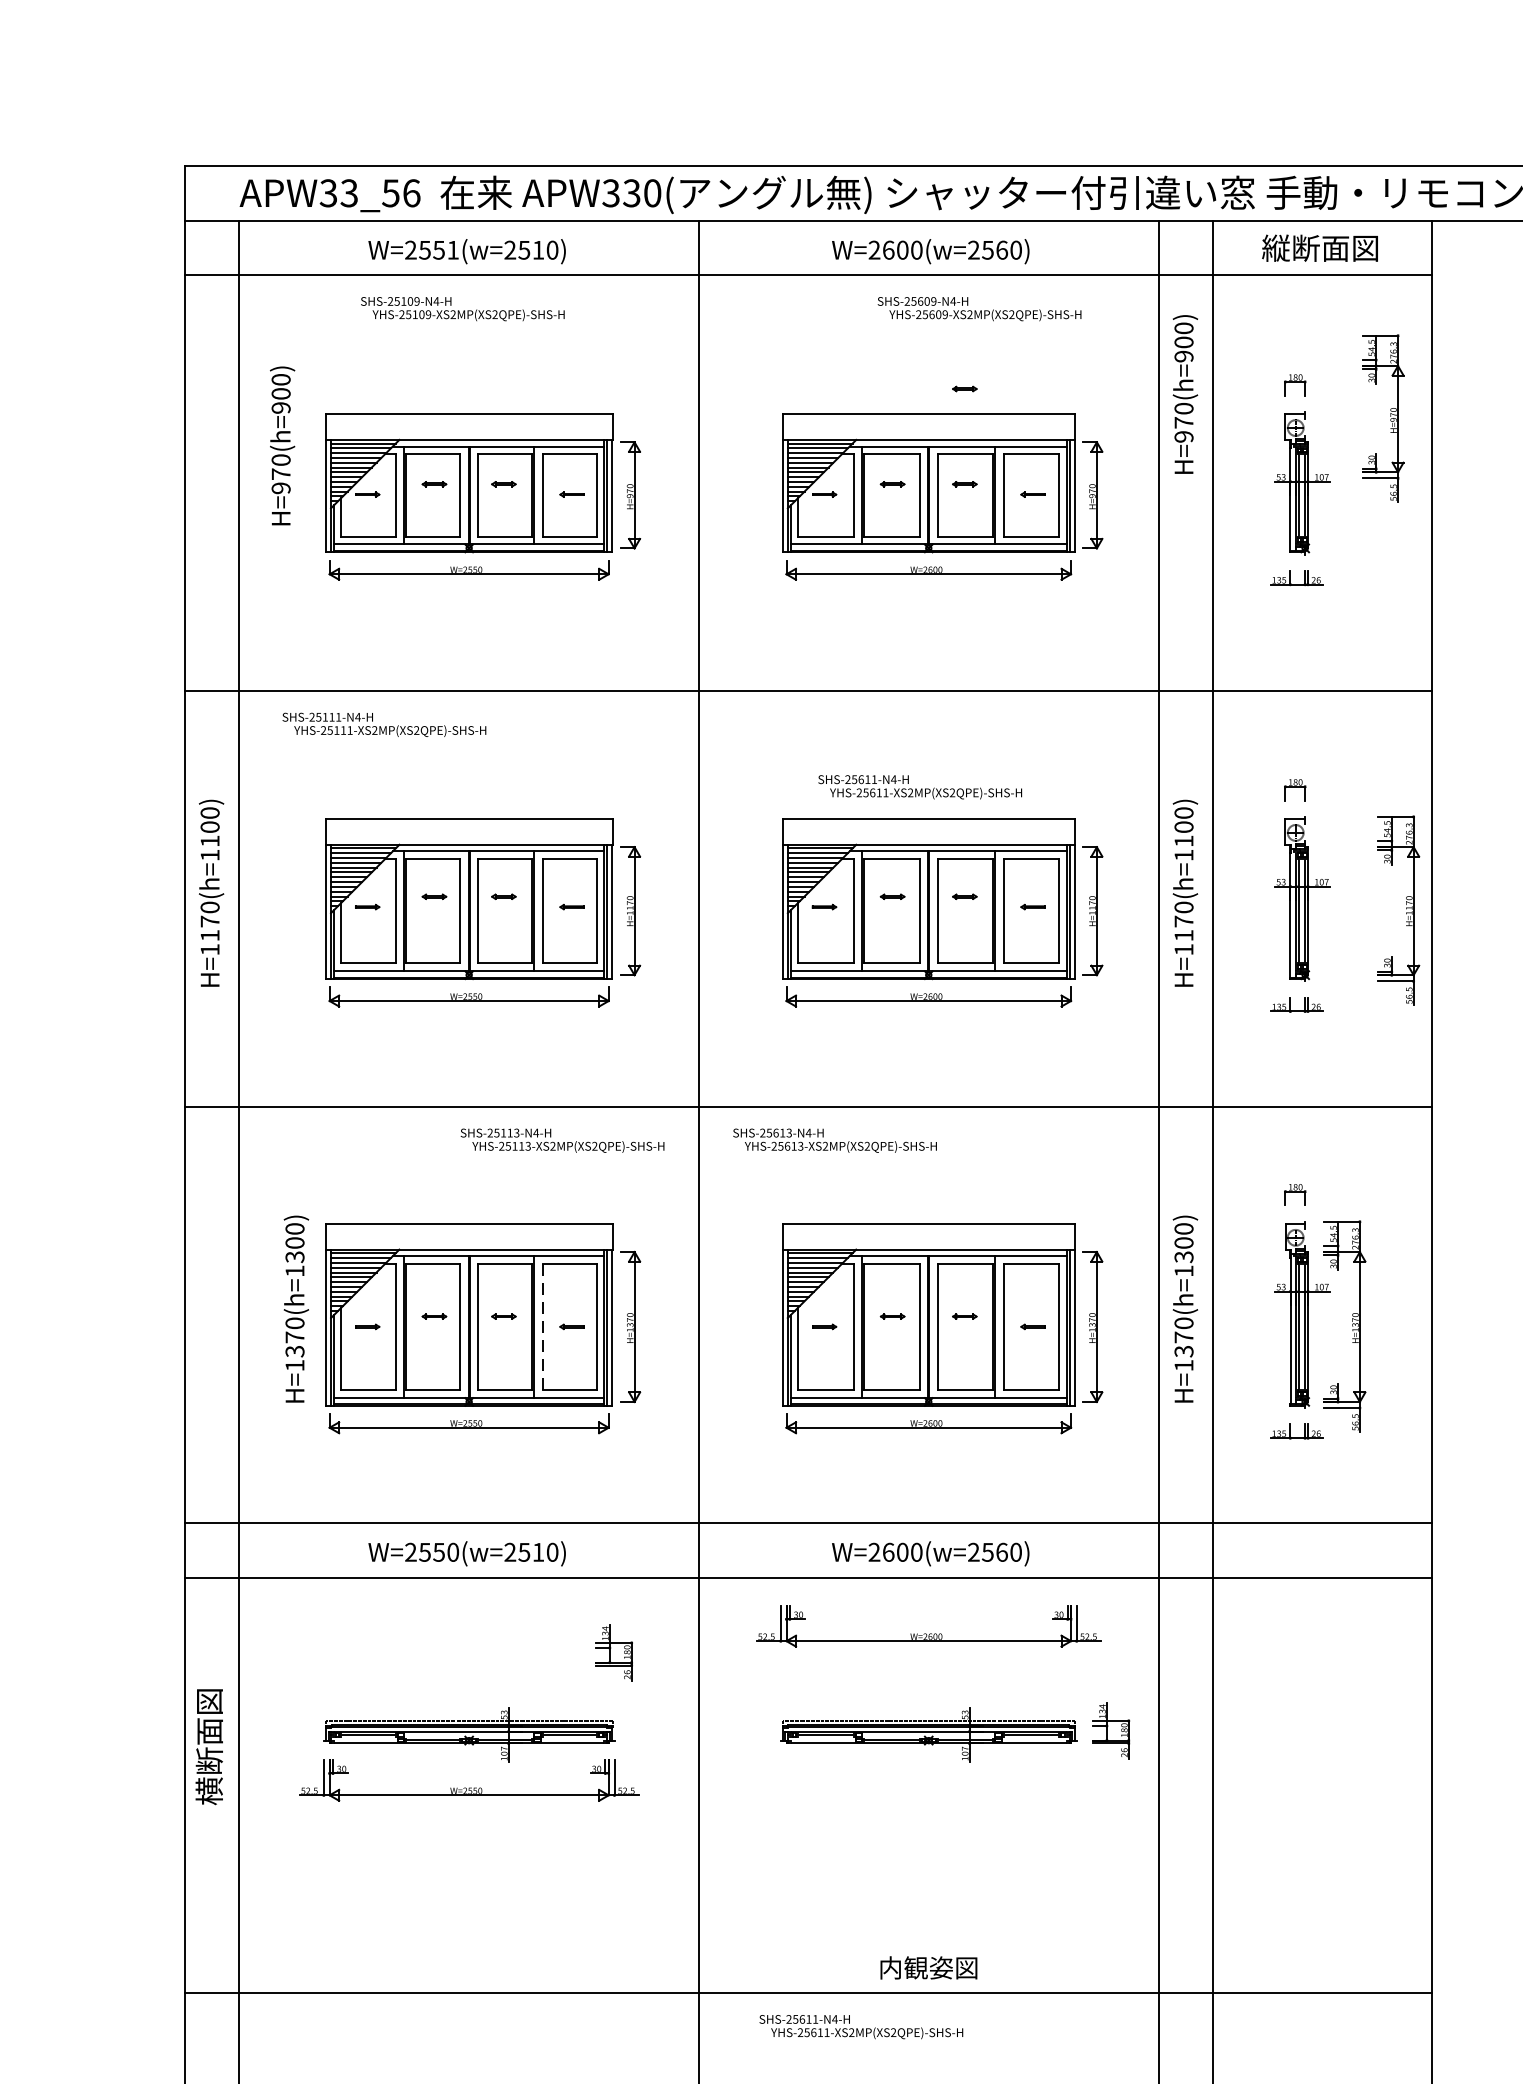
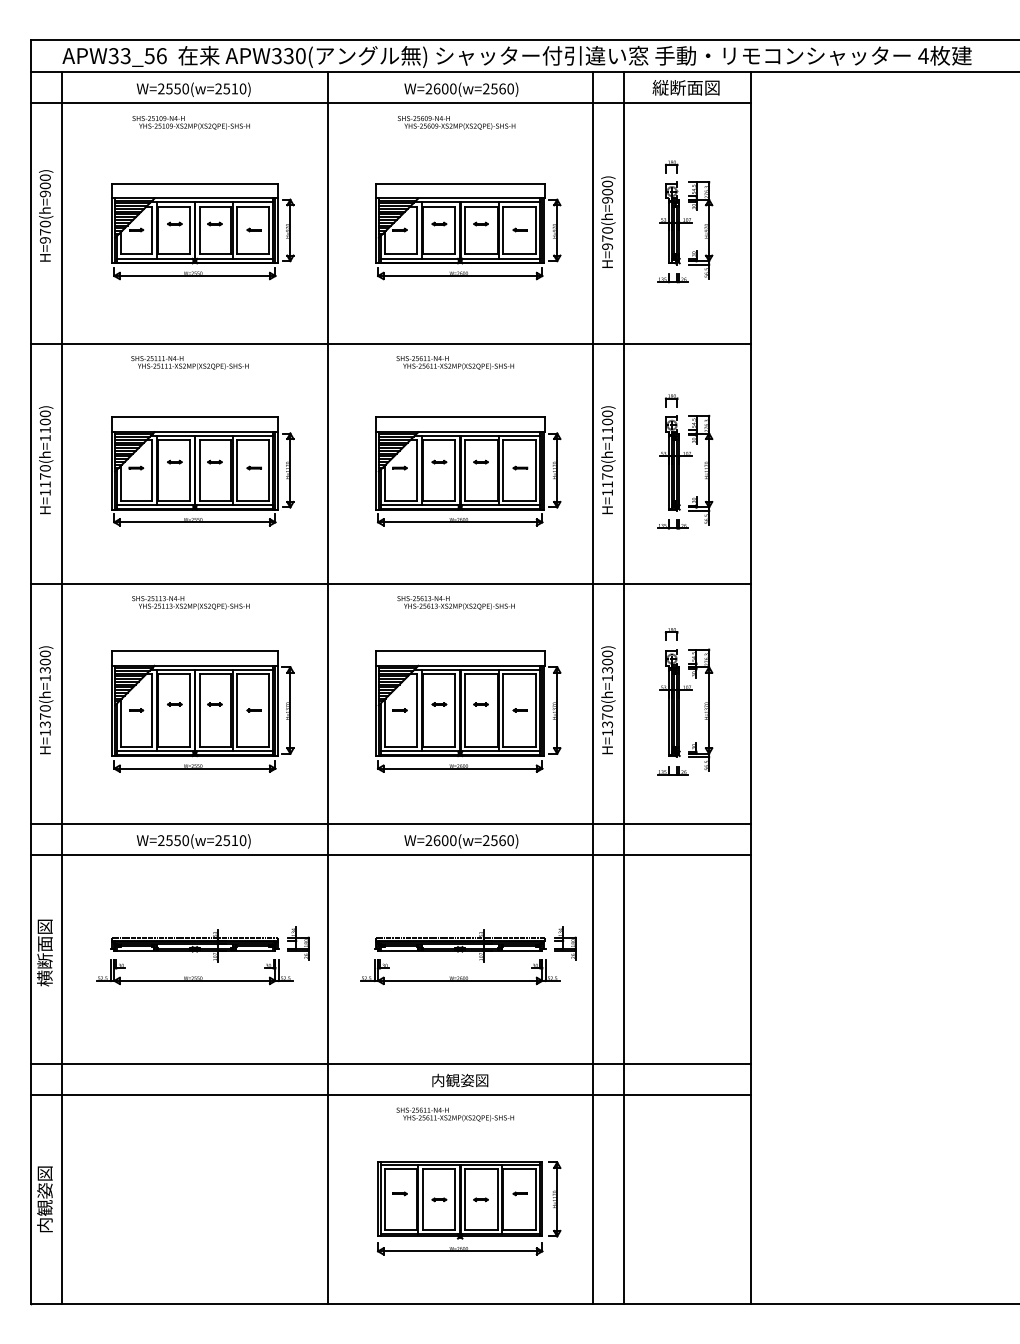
text: (452, 249) -> (185, 88), W=2551(w=2510) -> W=2550(w=2510)
text: (979, 308) -> (456, 122), moved
part: (963, 388) -> (480, 168), removed
text: (1185, 393) -> (608, 221), moved
part: (1383, 419) -> (700, 230), moved
text: (283, 445) -> (46, 215), moved
text: (383, 724) -> (189, 362), moved
text: (918, 786) -> (454, 362), moved
part: (1398, 909) -> (700, 469), moved
text: (562, 1139) -> (190, 602), moved
text: (833, 1139) -> (455, 602), moved
text: (296, 1309) -> (46, 700), moved
line: (542, 1328) -> (237, 711), dashed -> solid
part: (929, 1626) -> (460, 972), moved
part: (613, 1652) -> (298, 943), moved
line: (807, 1938) -> (390, 1063), added
text: (859, 2026) -> (454, 1114), moved

